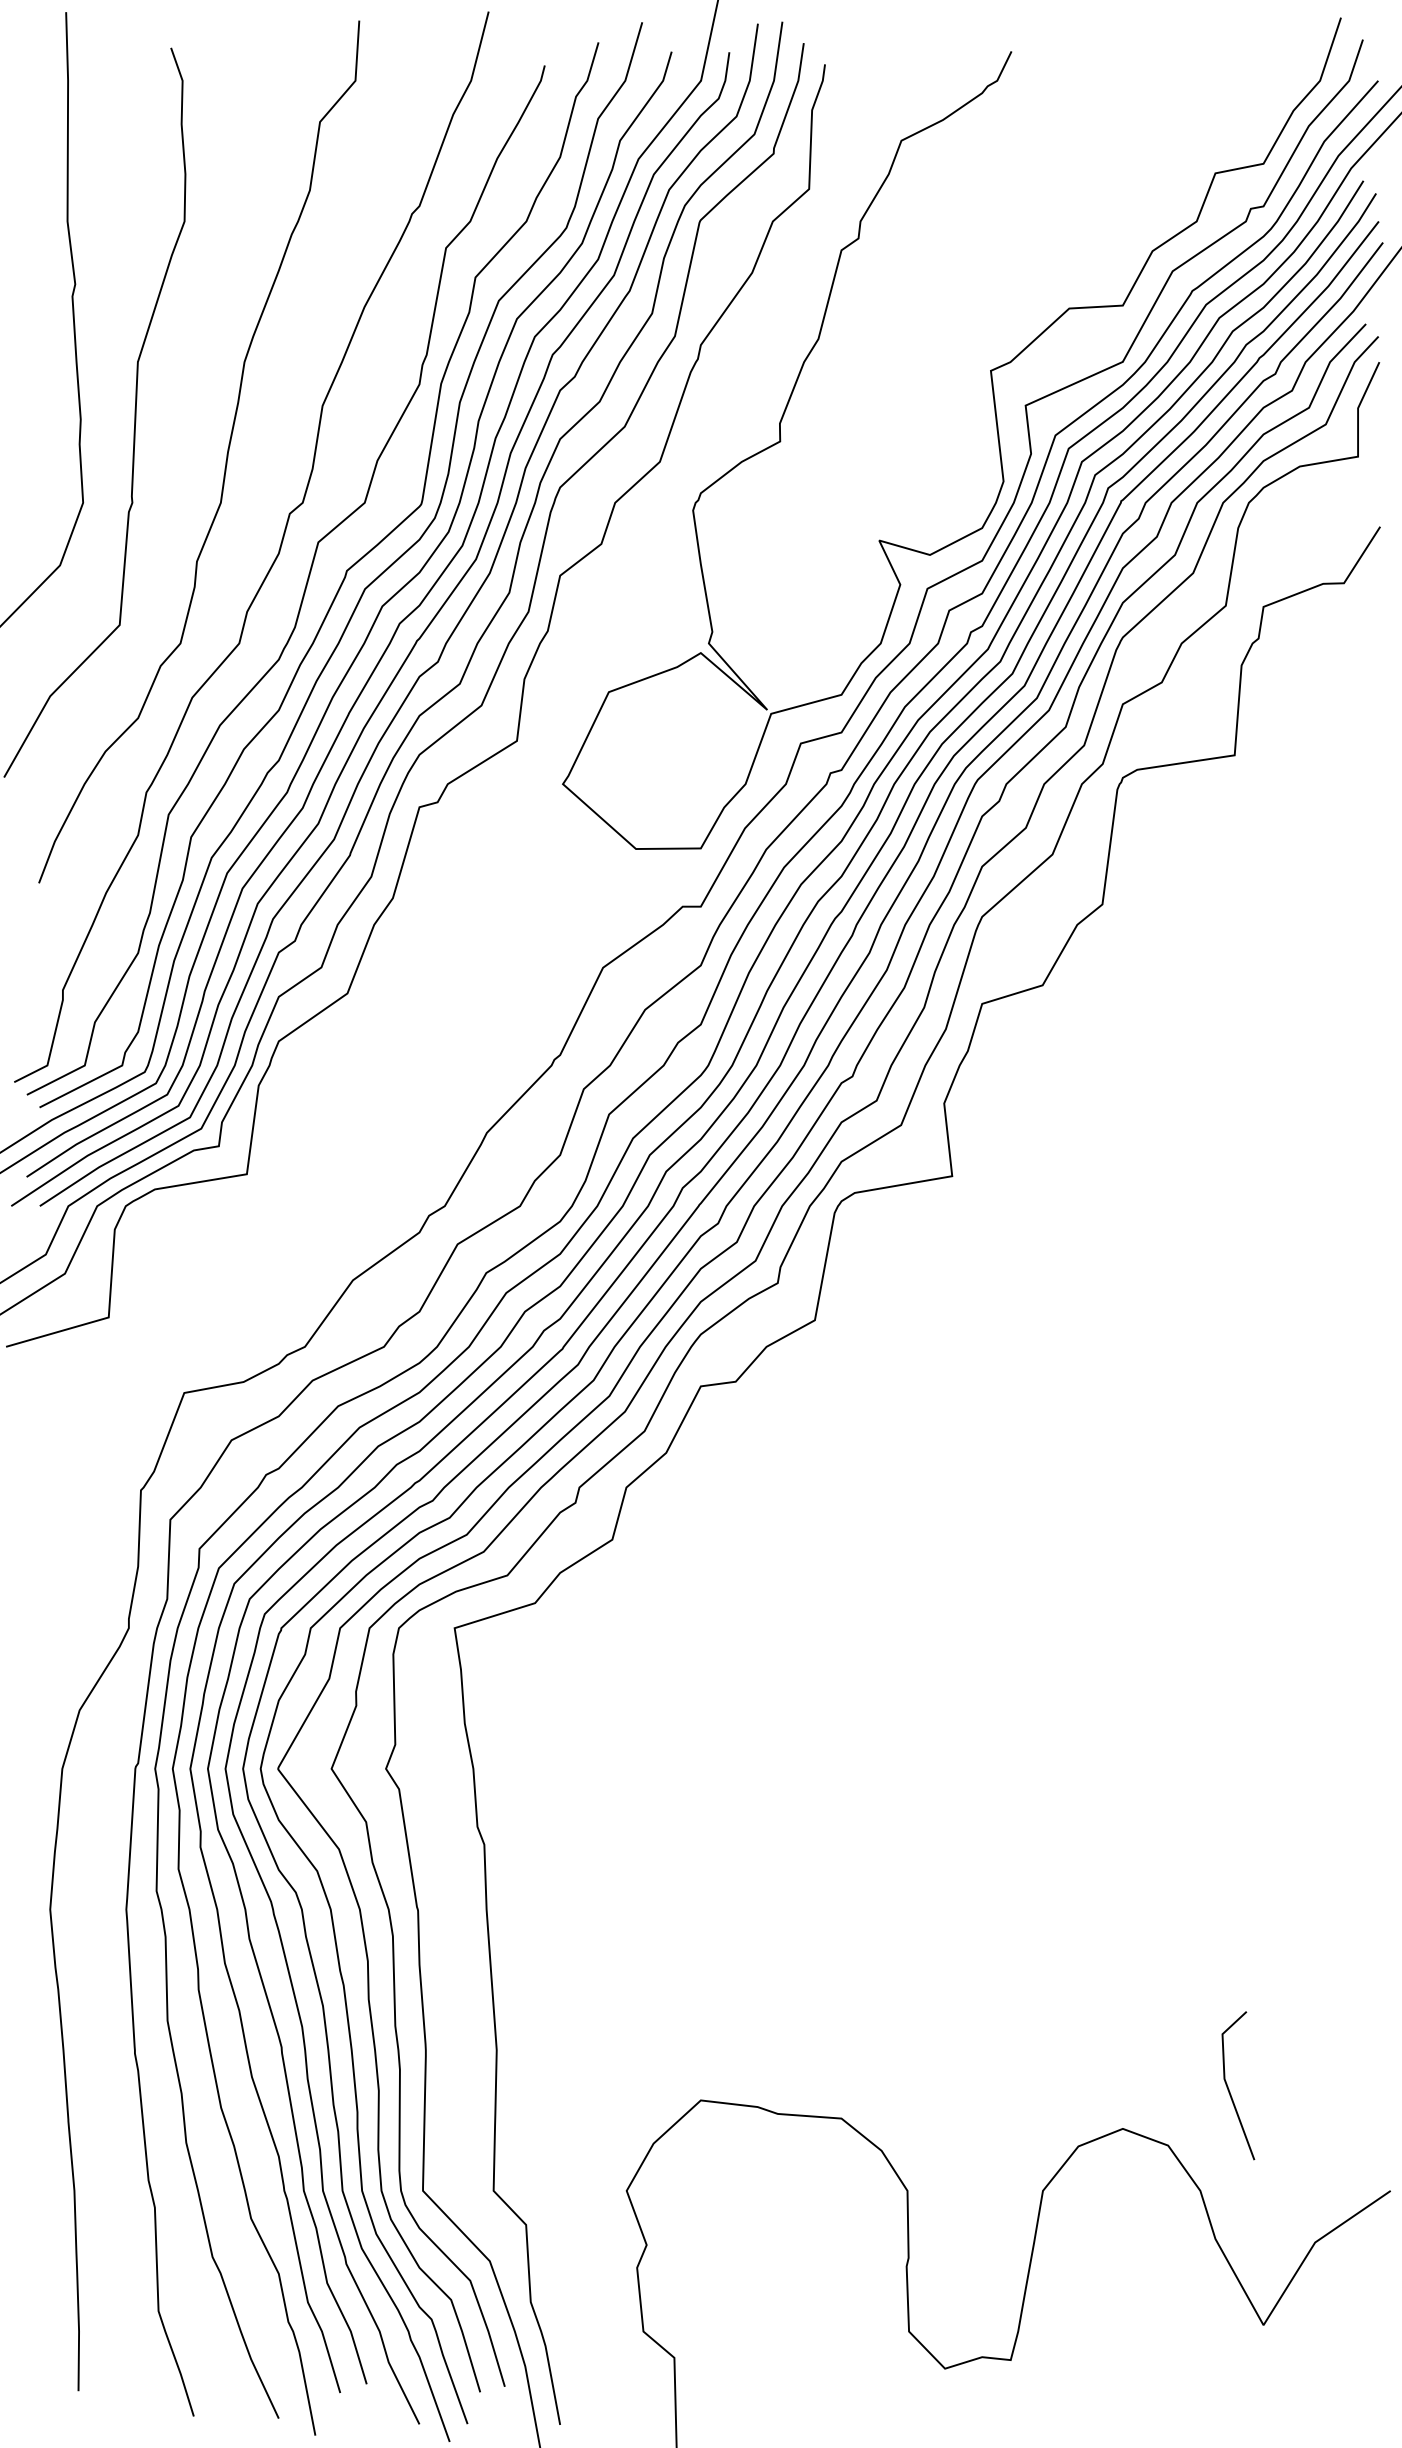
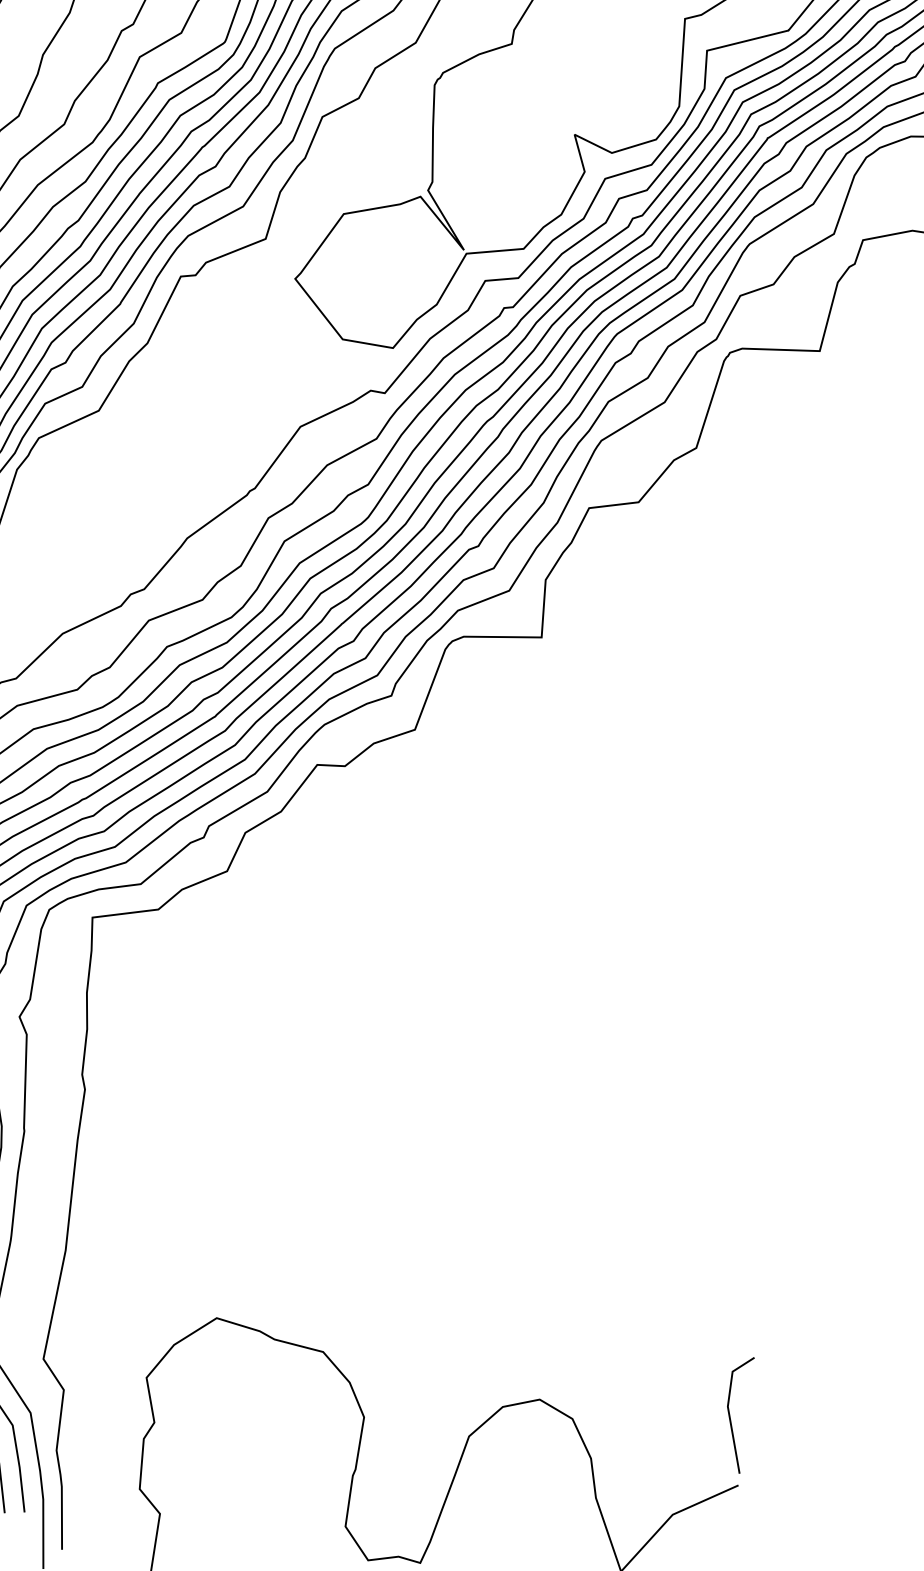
line: (1229, 2089) -> (730, 1415), moved

